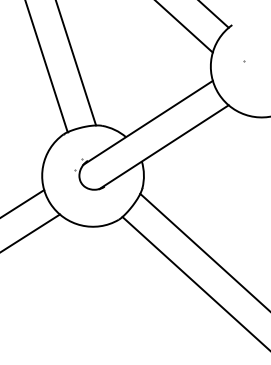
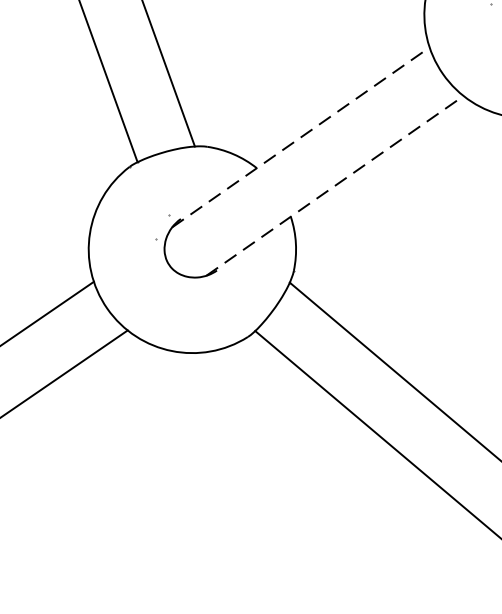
line: (148, 122) -> (301, 136), solid -> dashed
line: (164, 146) -> (335, 184), solid -> dashed

